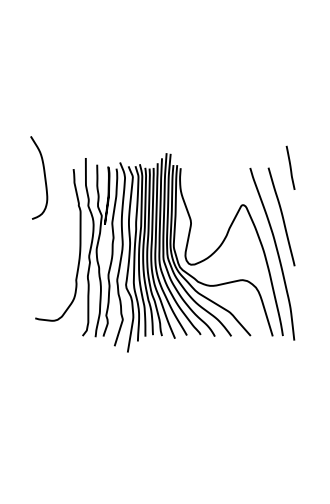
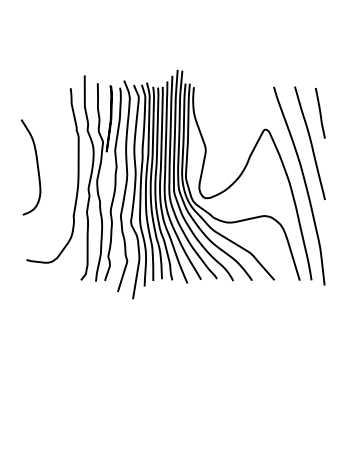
line: (290, 167) -> (320, 112), moved
curve: (44, 177) -> (37, 166), moved

